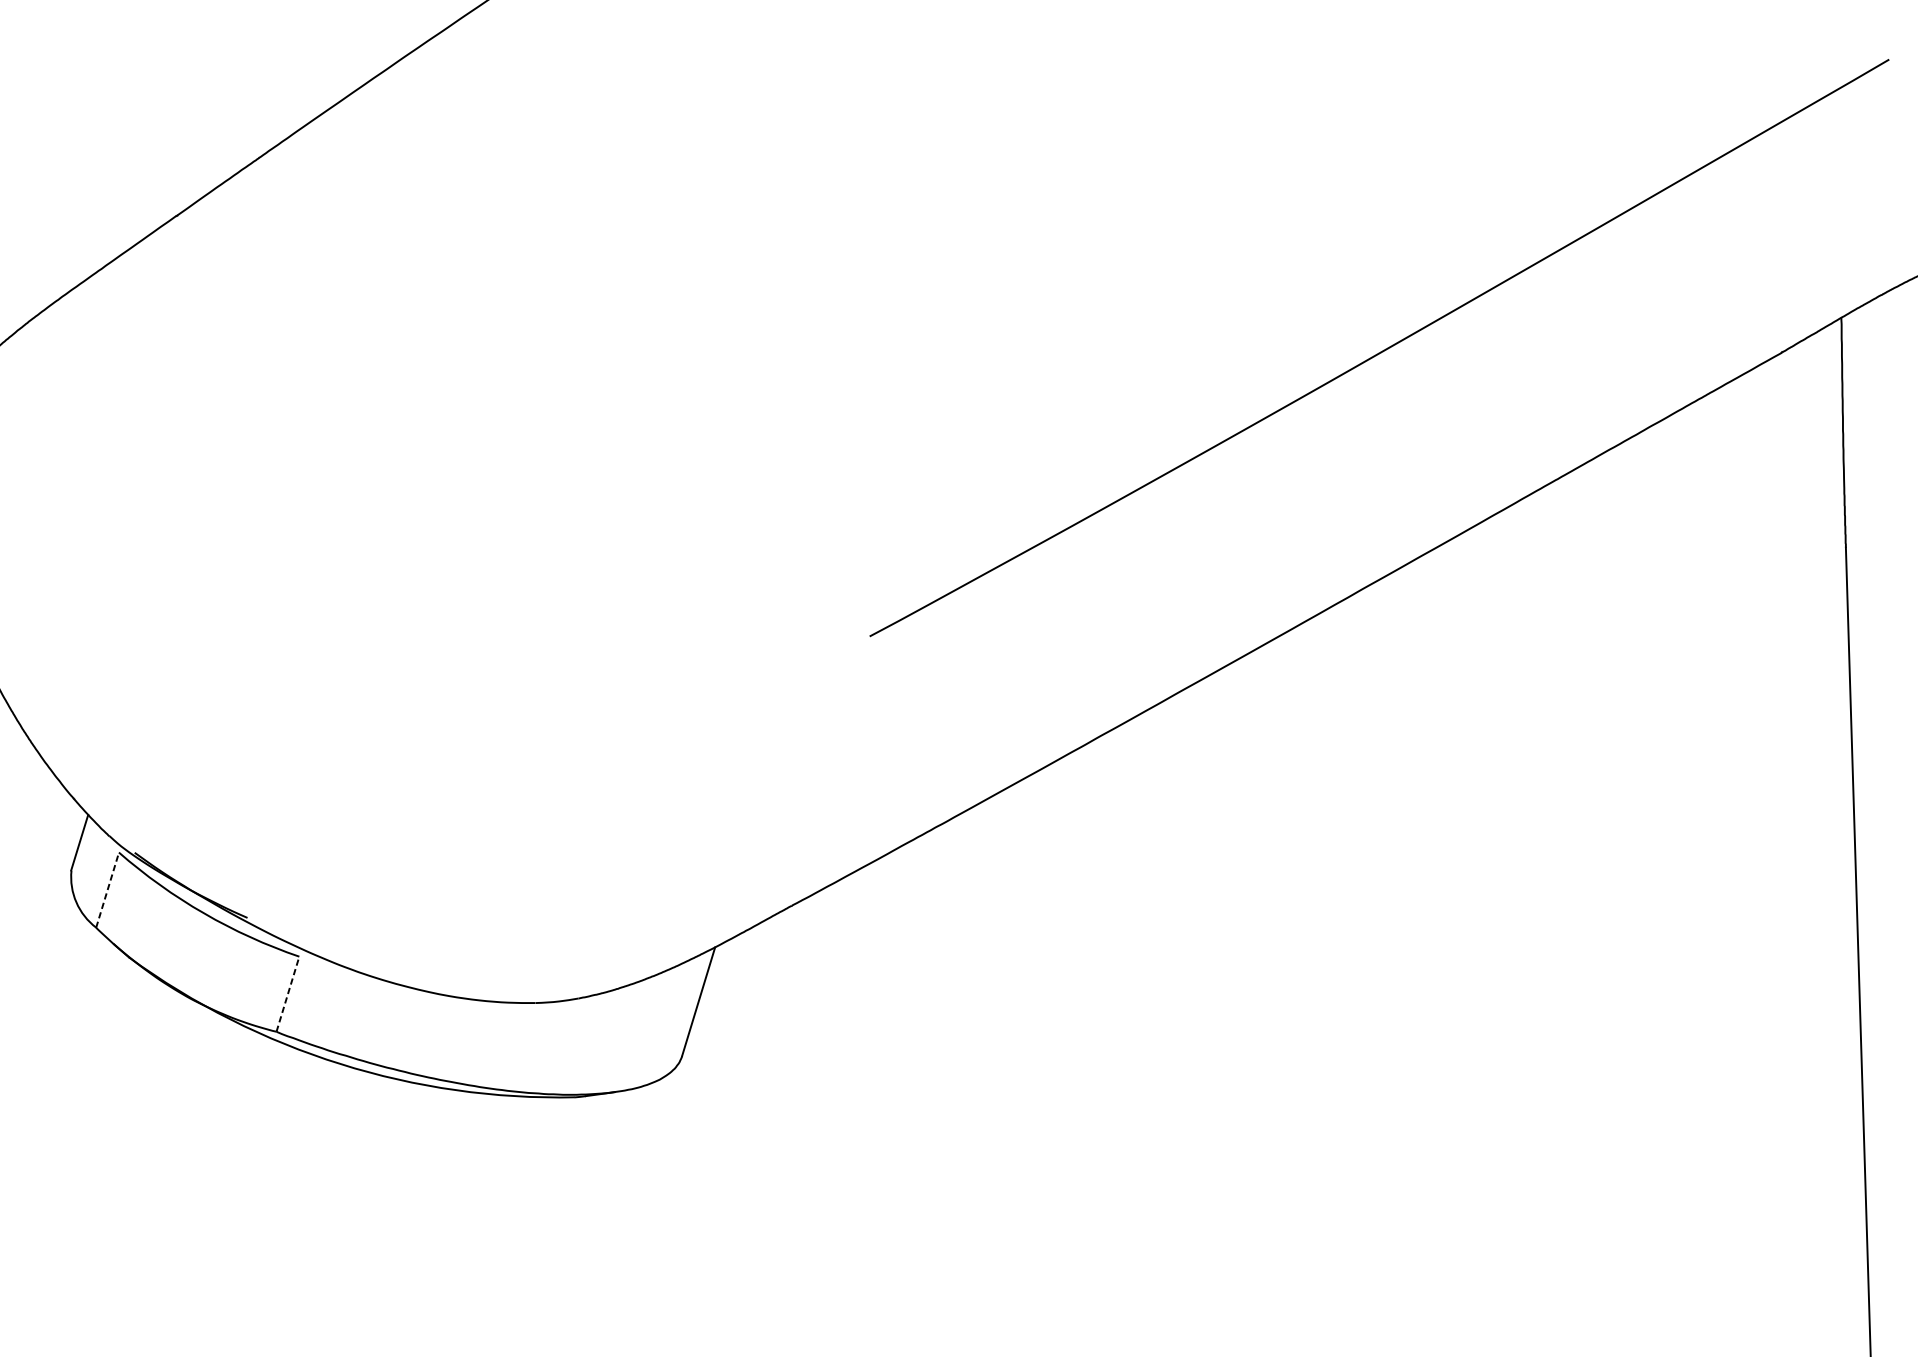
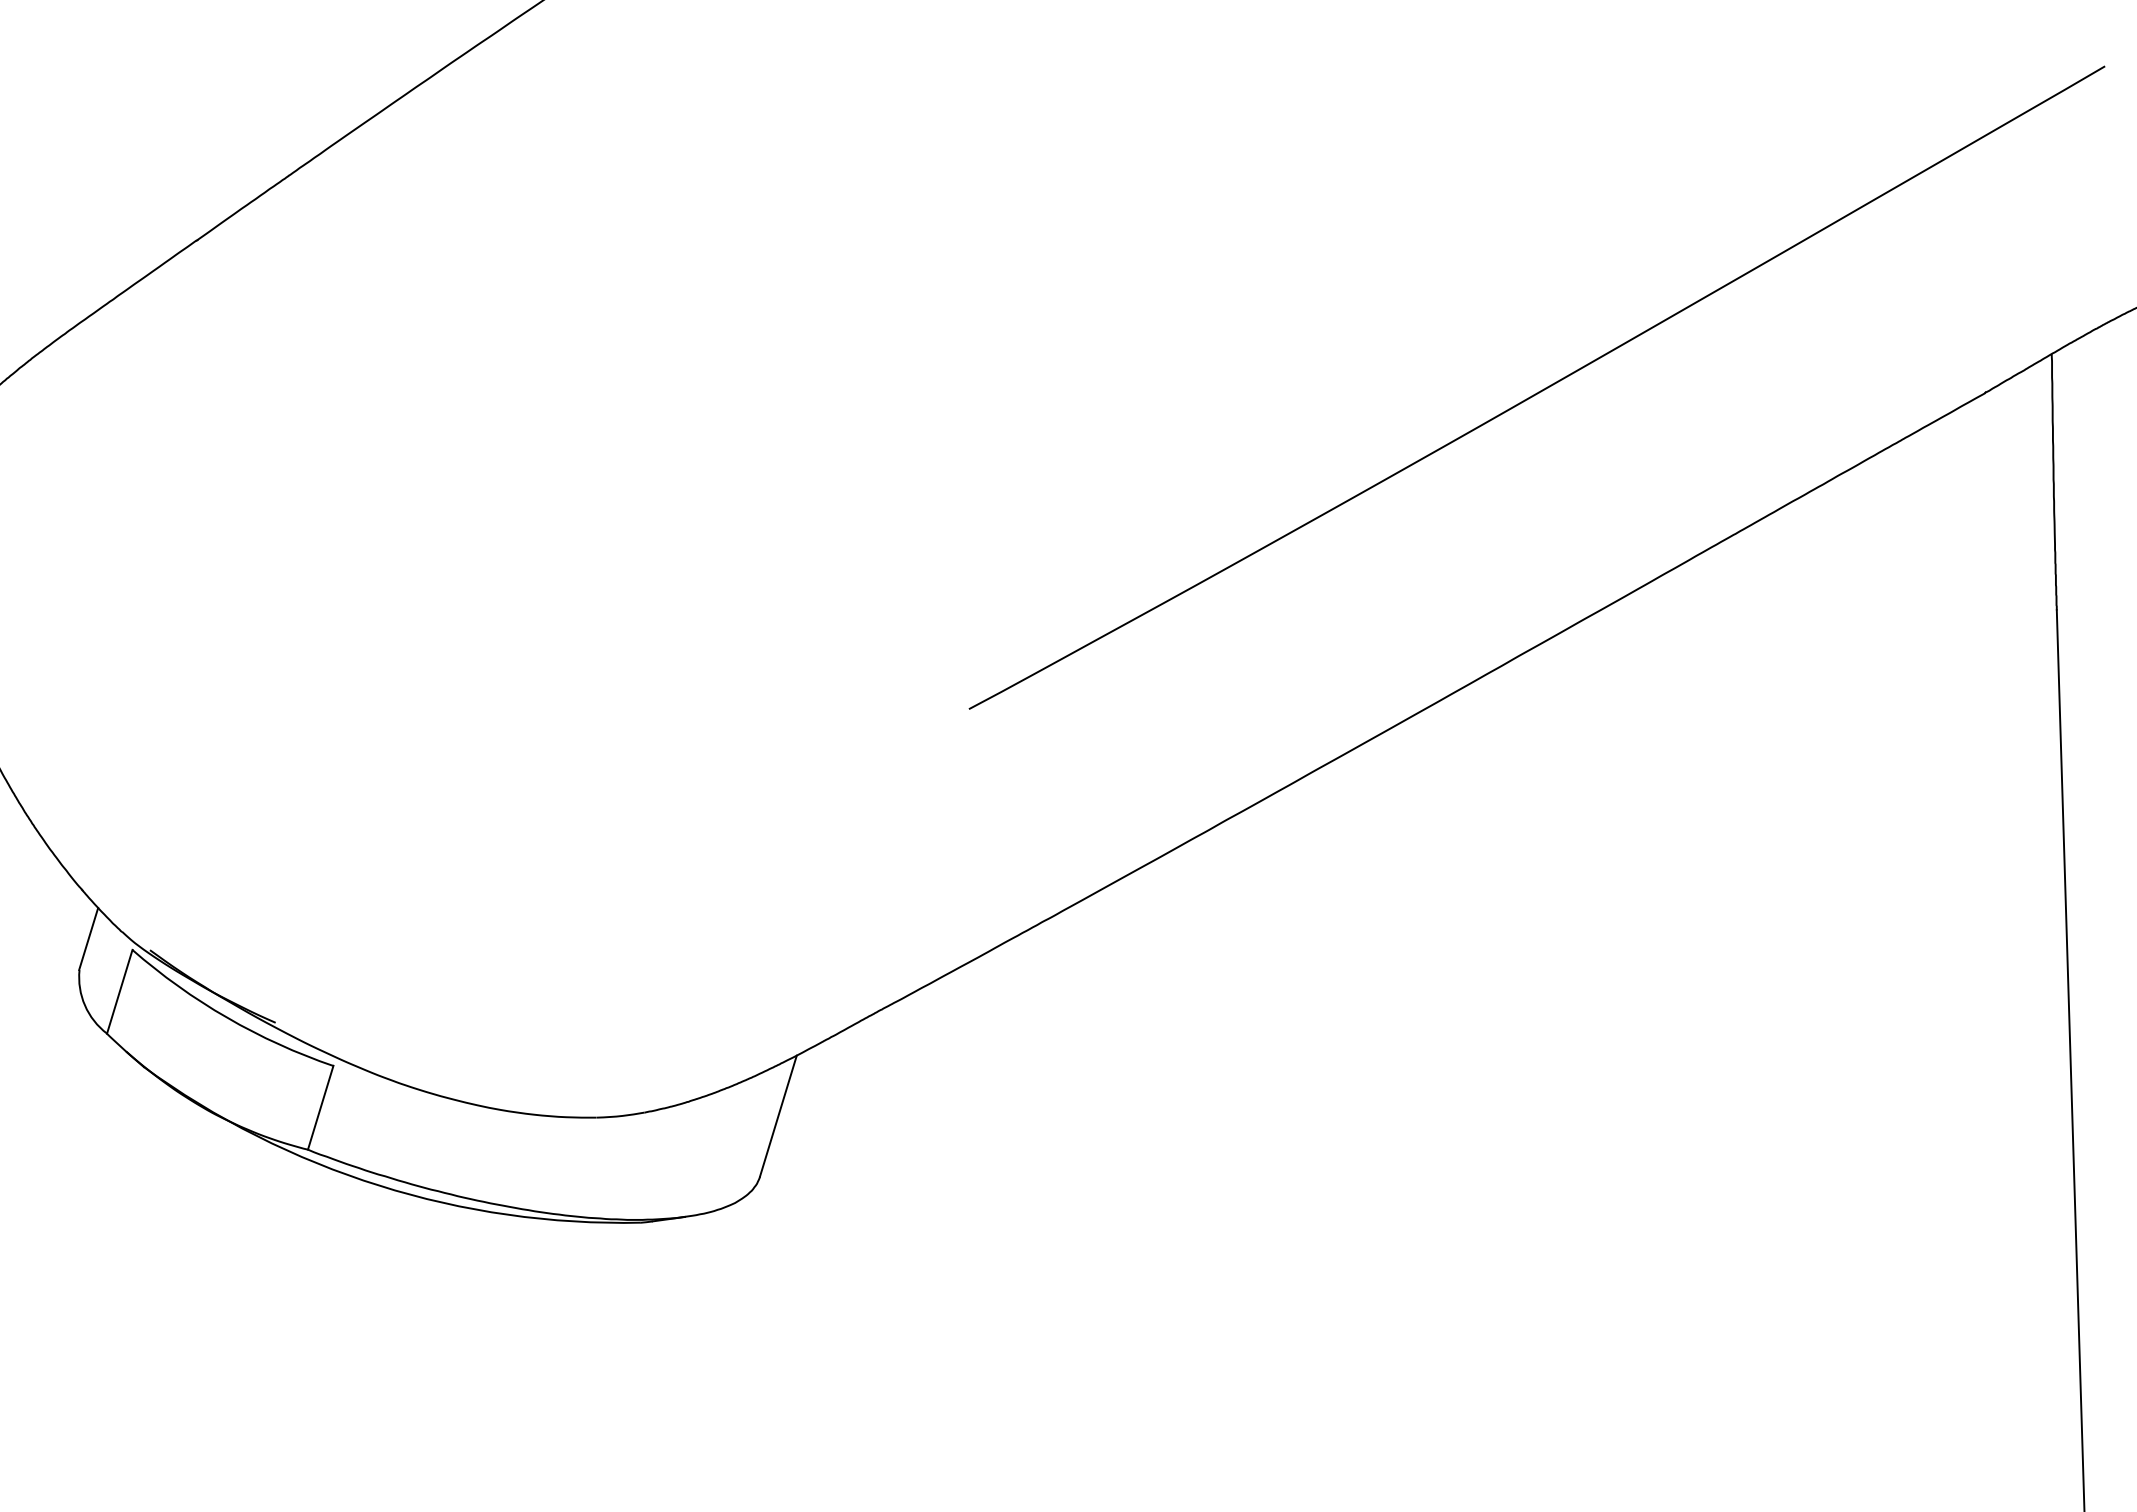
line: (107, 889) -> (119, 991), dashed -> solid
line: (287, 993) -> (320, 1107), dashed -> solid

